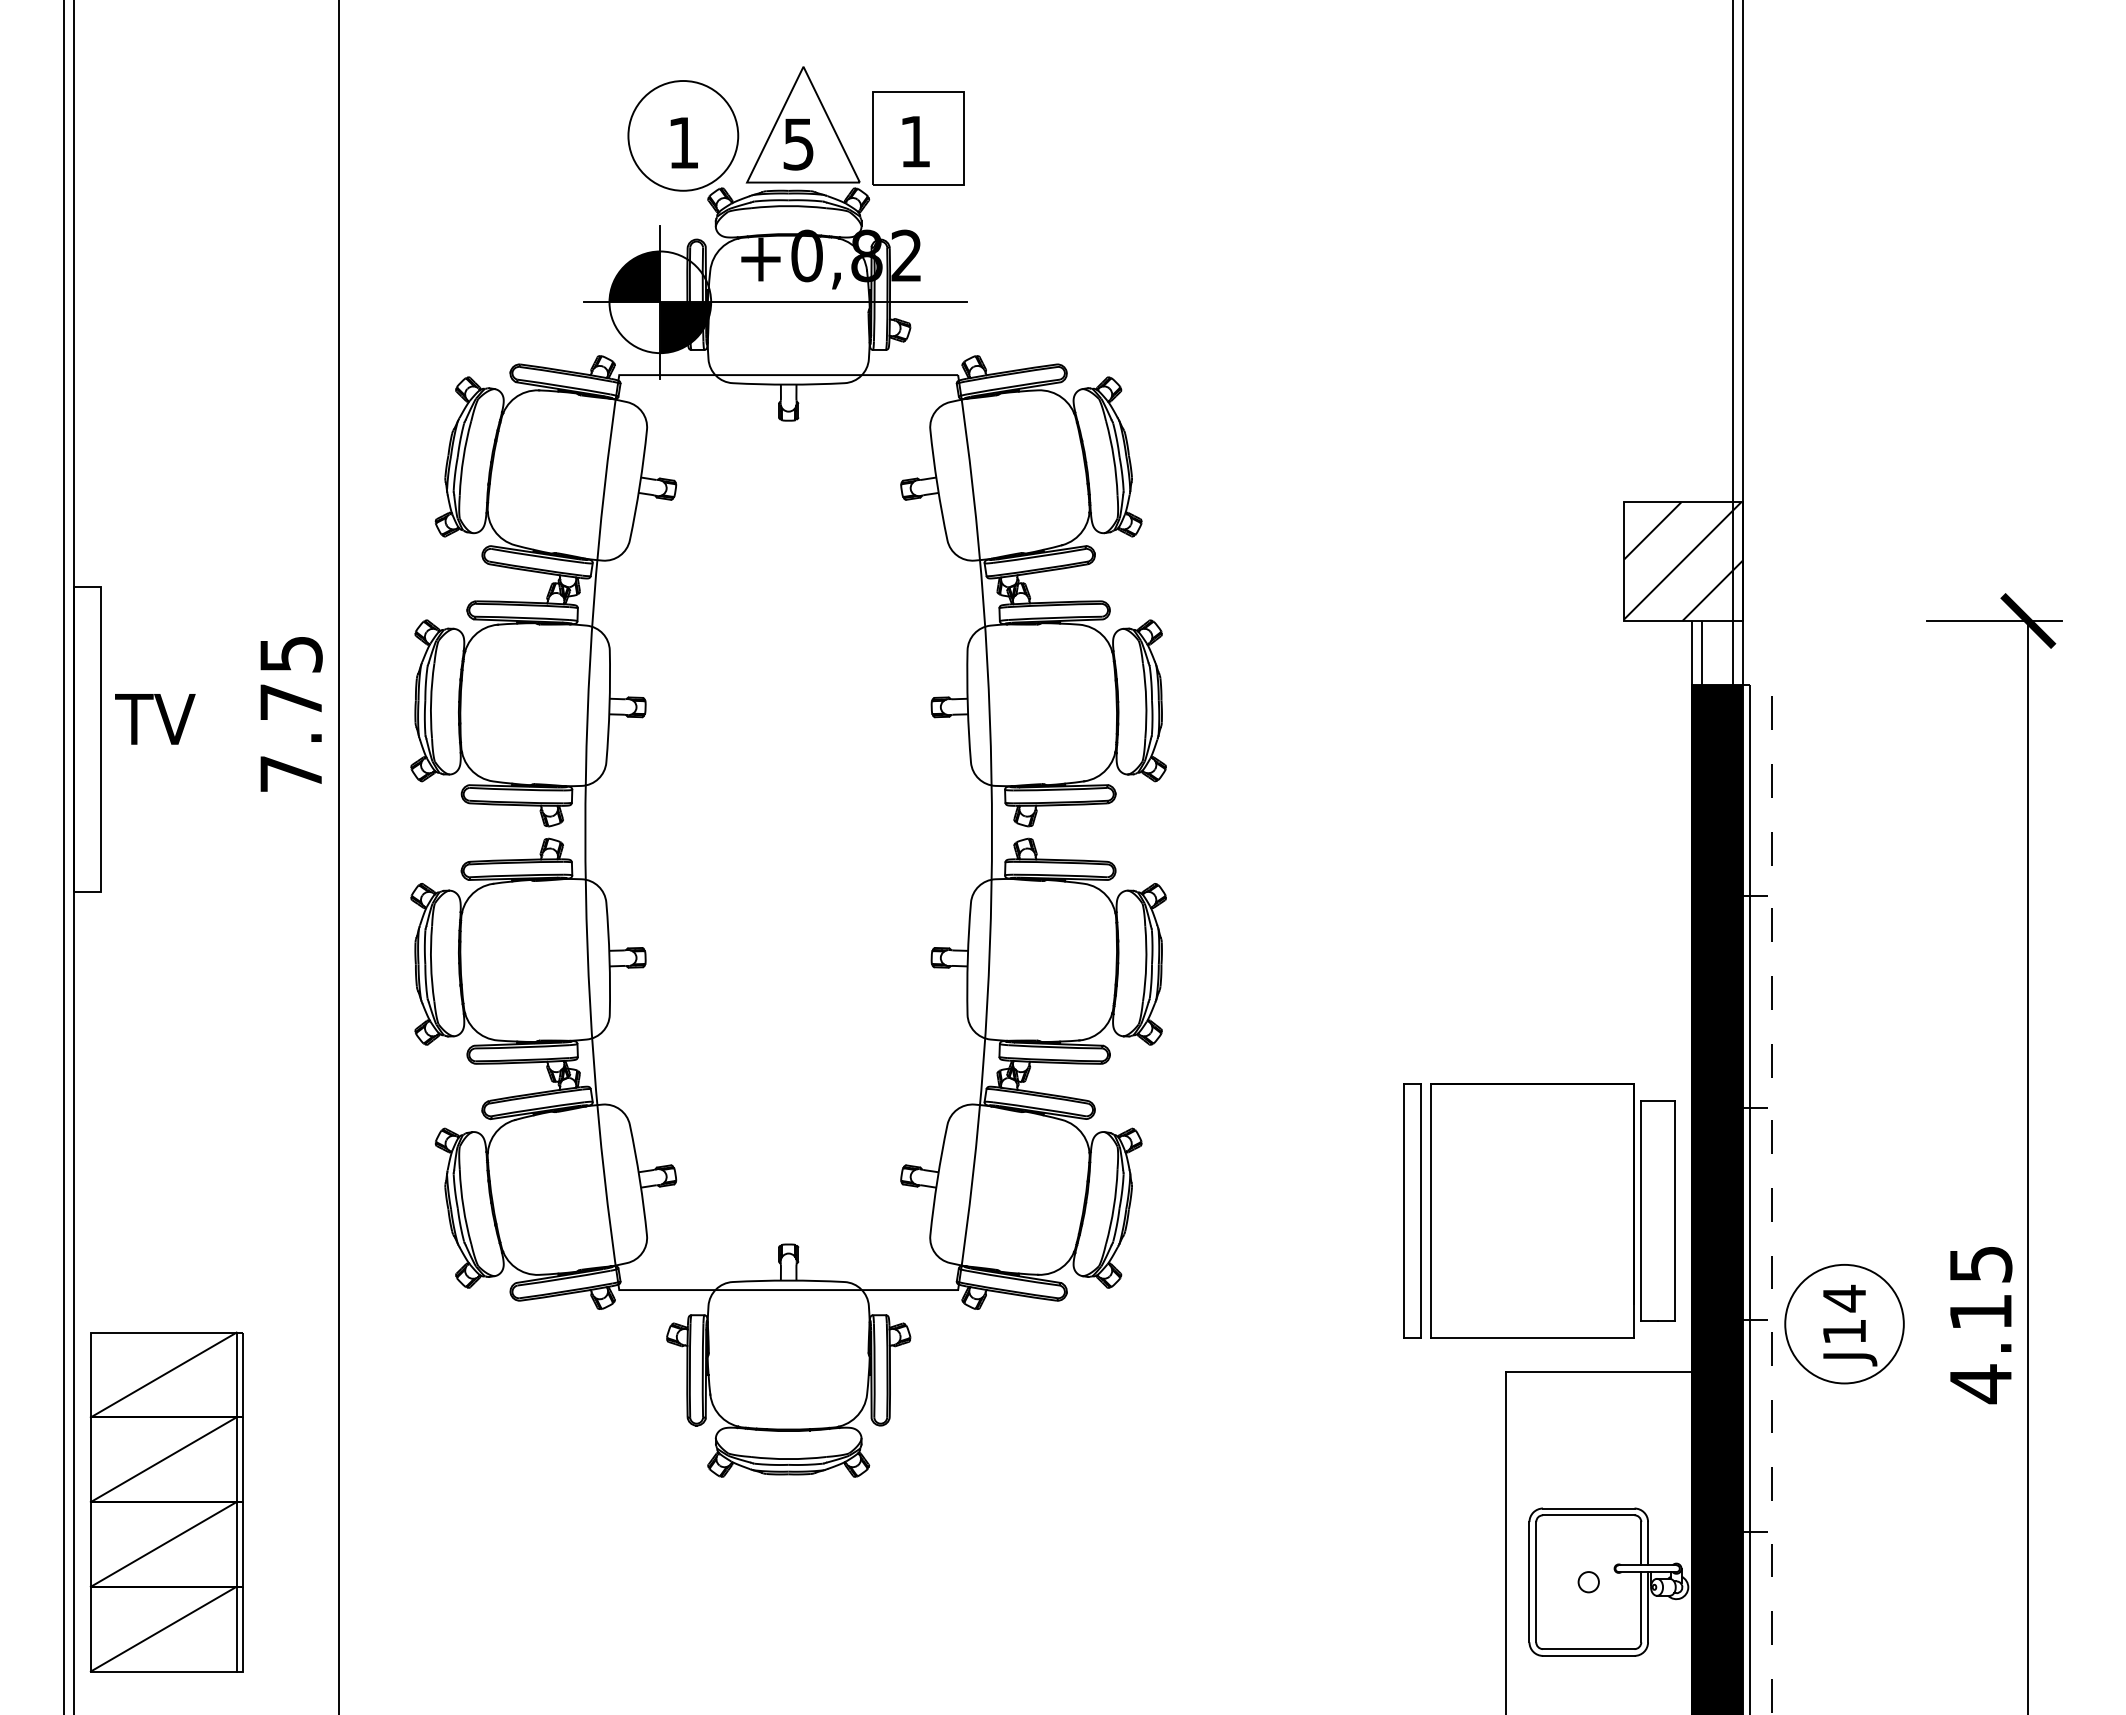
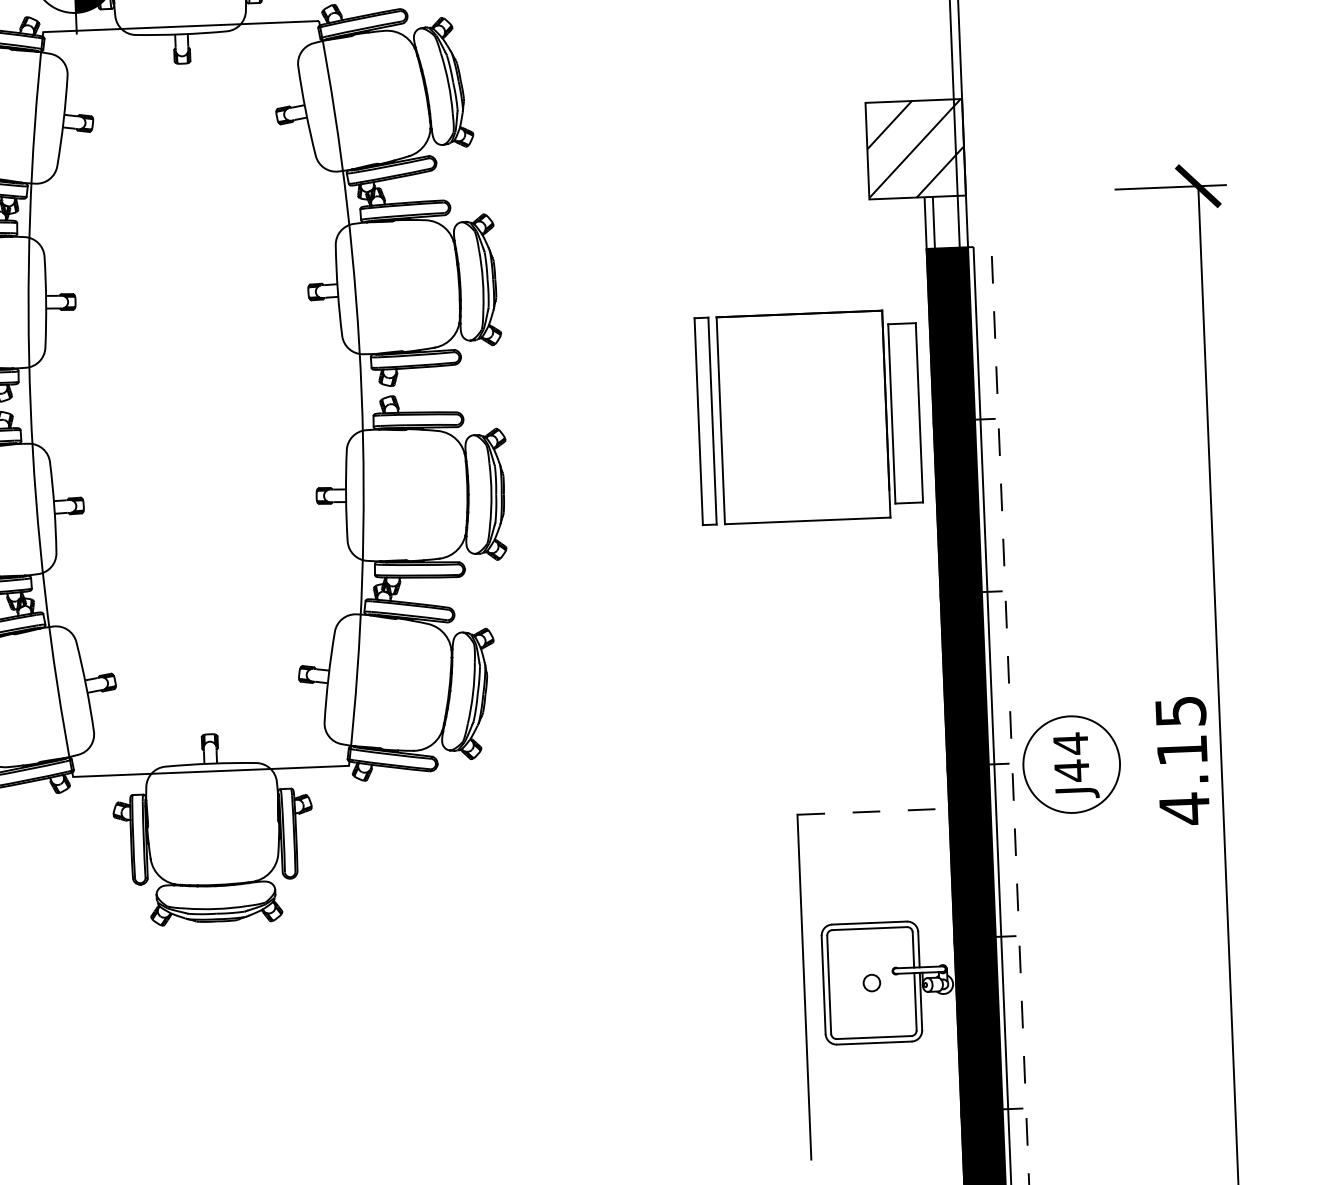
part: (1539, 1210) -> (809, 416), moved
text: (1844, 1331) -> (1071, 770), J14 -> J44
line: (1599, 1372) -> (873, 812), solid -> dashed

